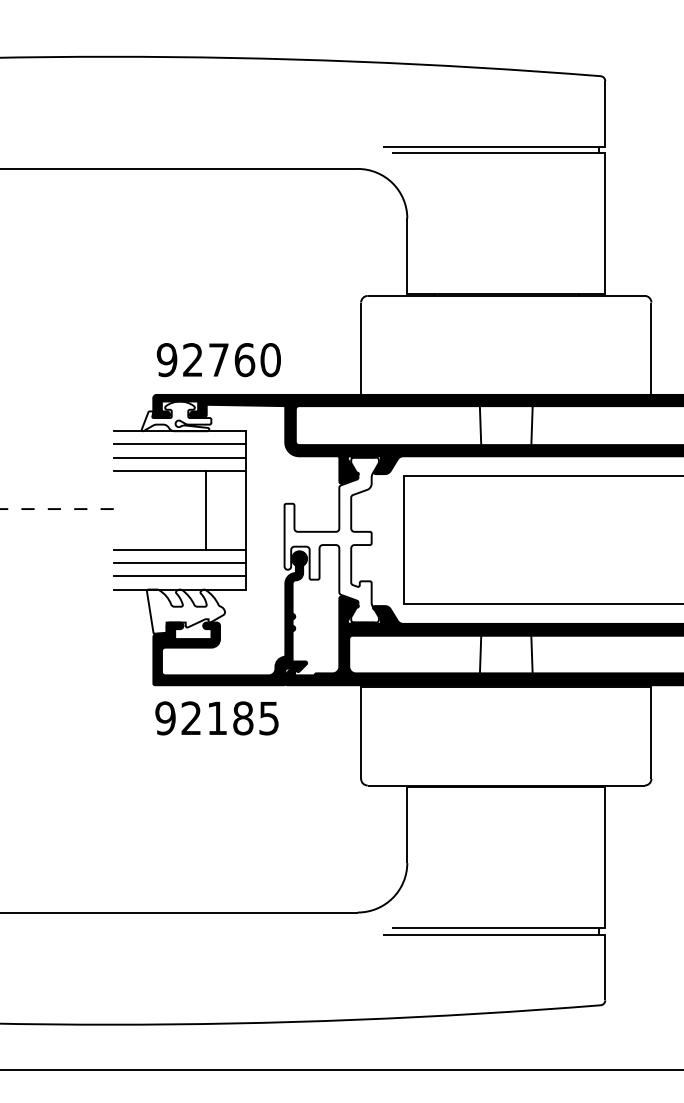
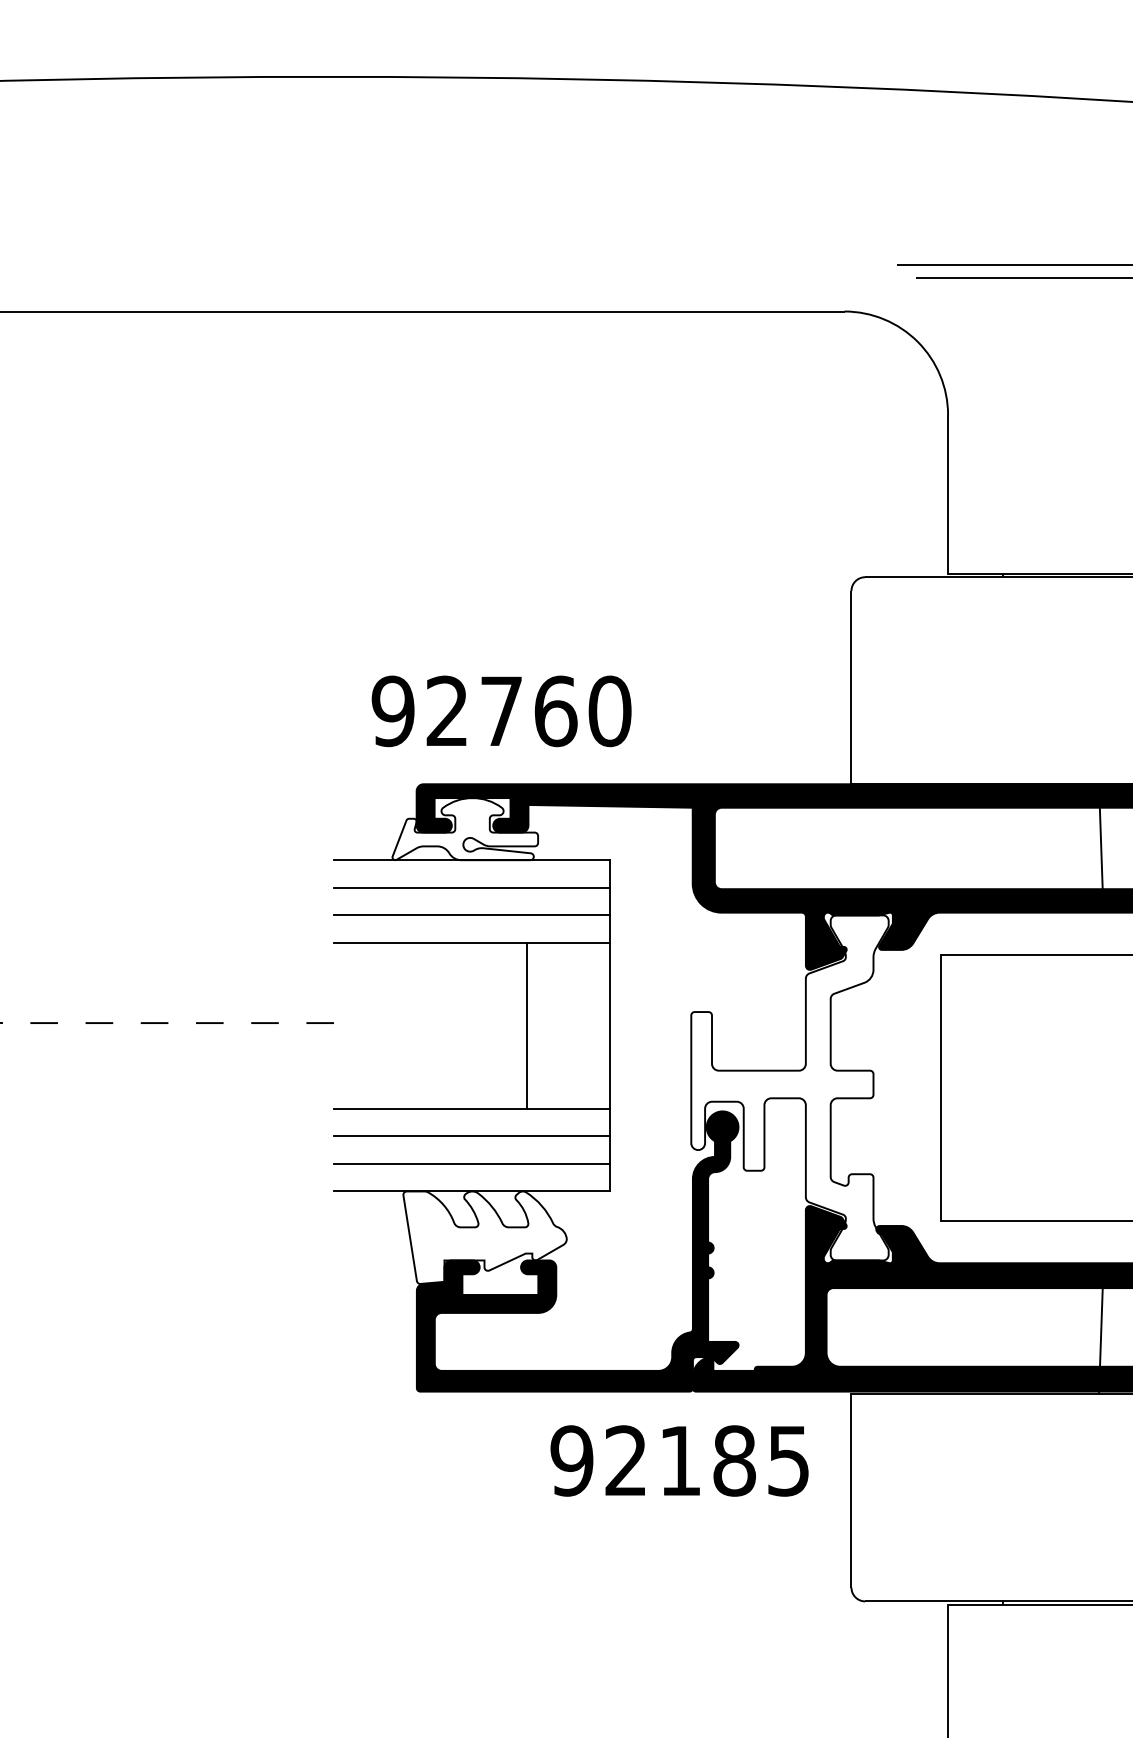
text: (218, 360) -> (500, 712), moved
text: (216, 718) -> (678, 1461), moved

